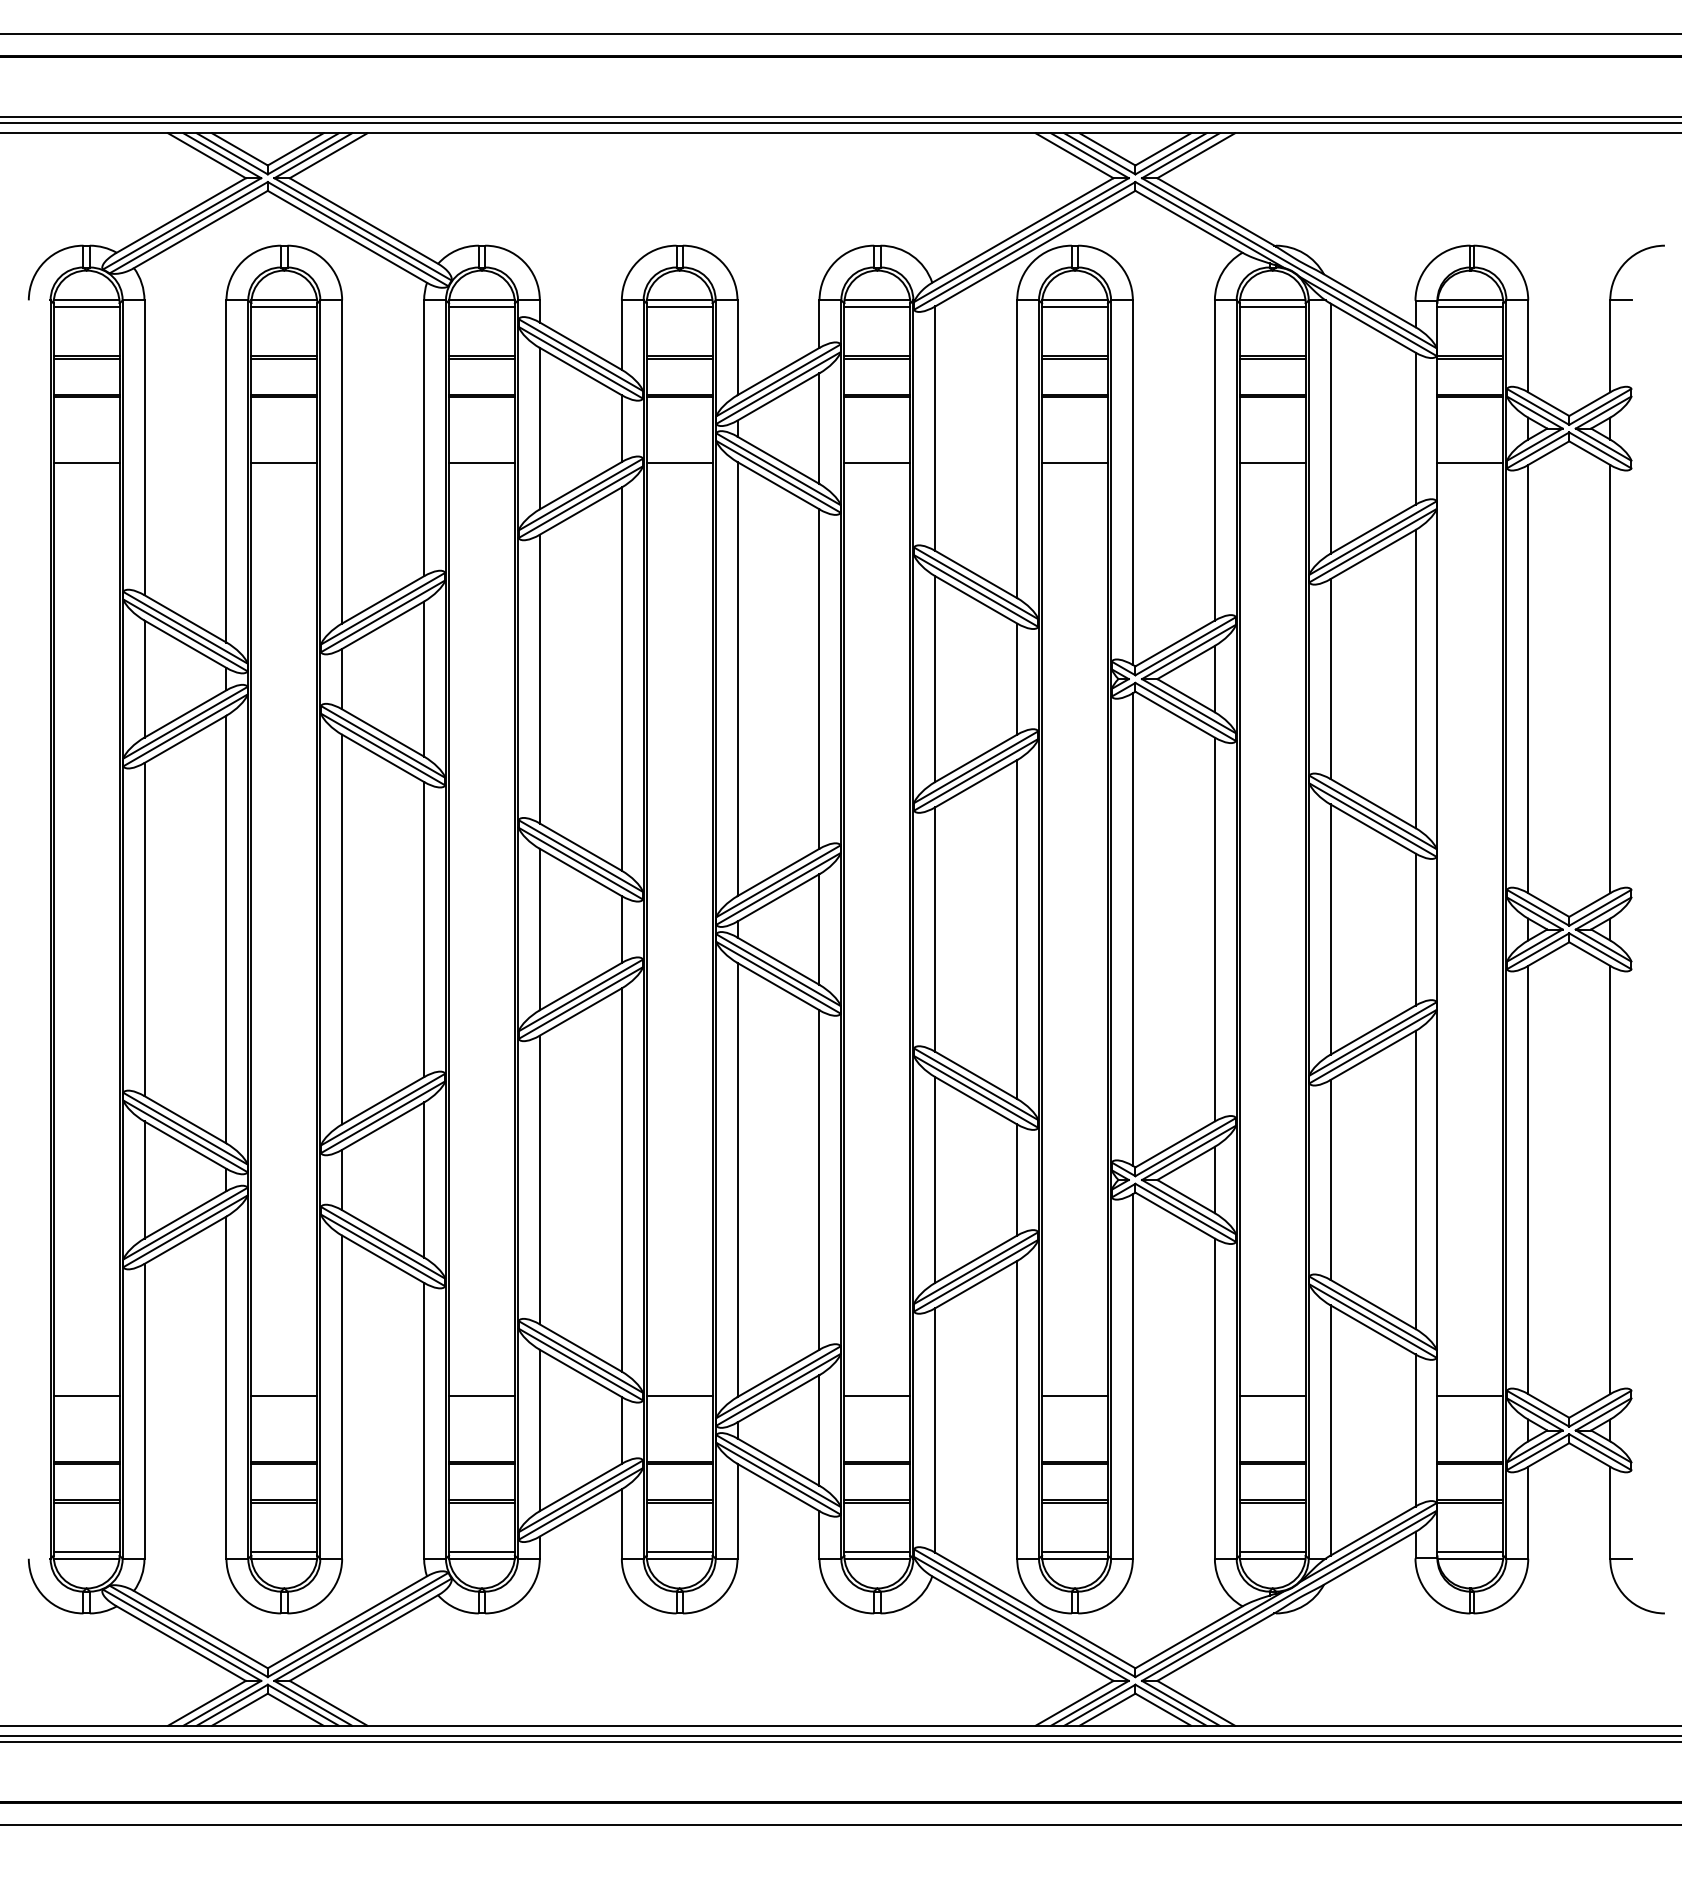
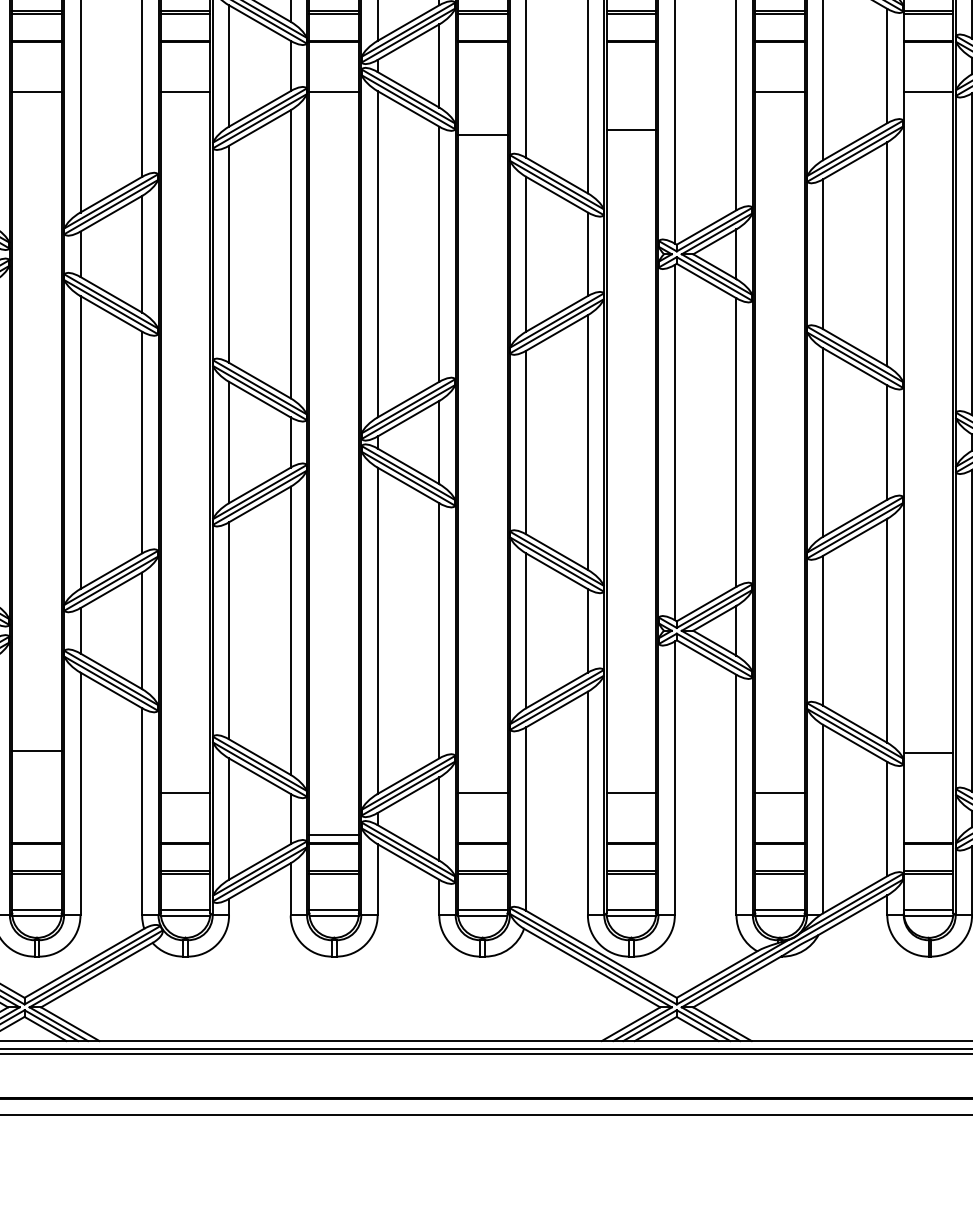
line: (877, 462) -> (482, 134), moved
line: (1074, 462) -> (630, 129), moved
line: (284, 1396) -> (37, 750), moved
line: (679, 1396) -> (334, 834), moved
line: (1470, 1396) -> (928, 752), moved

